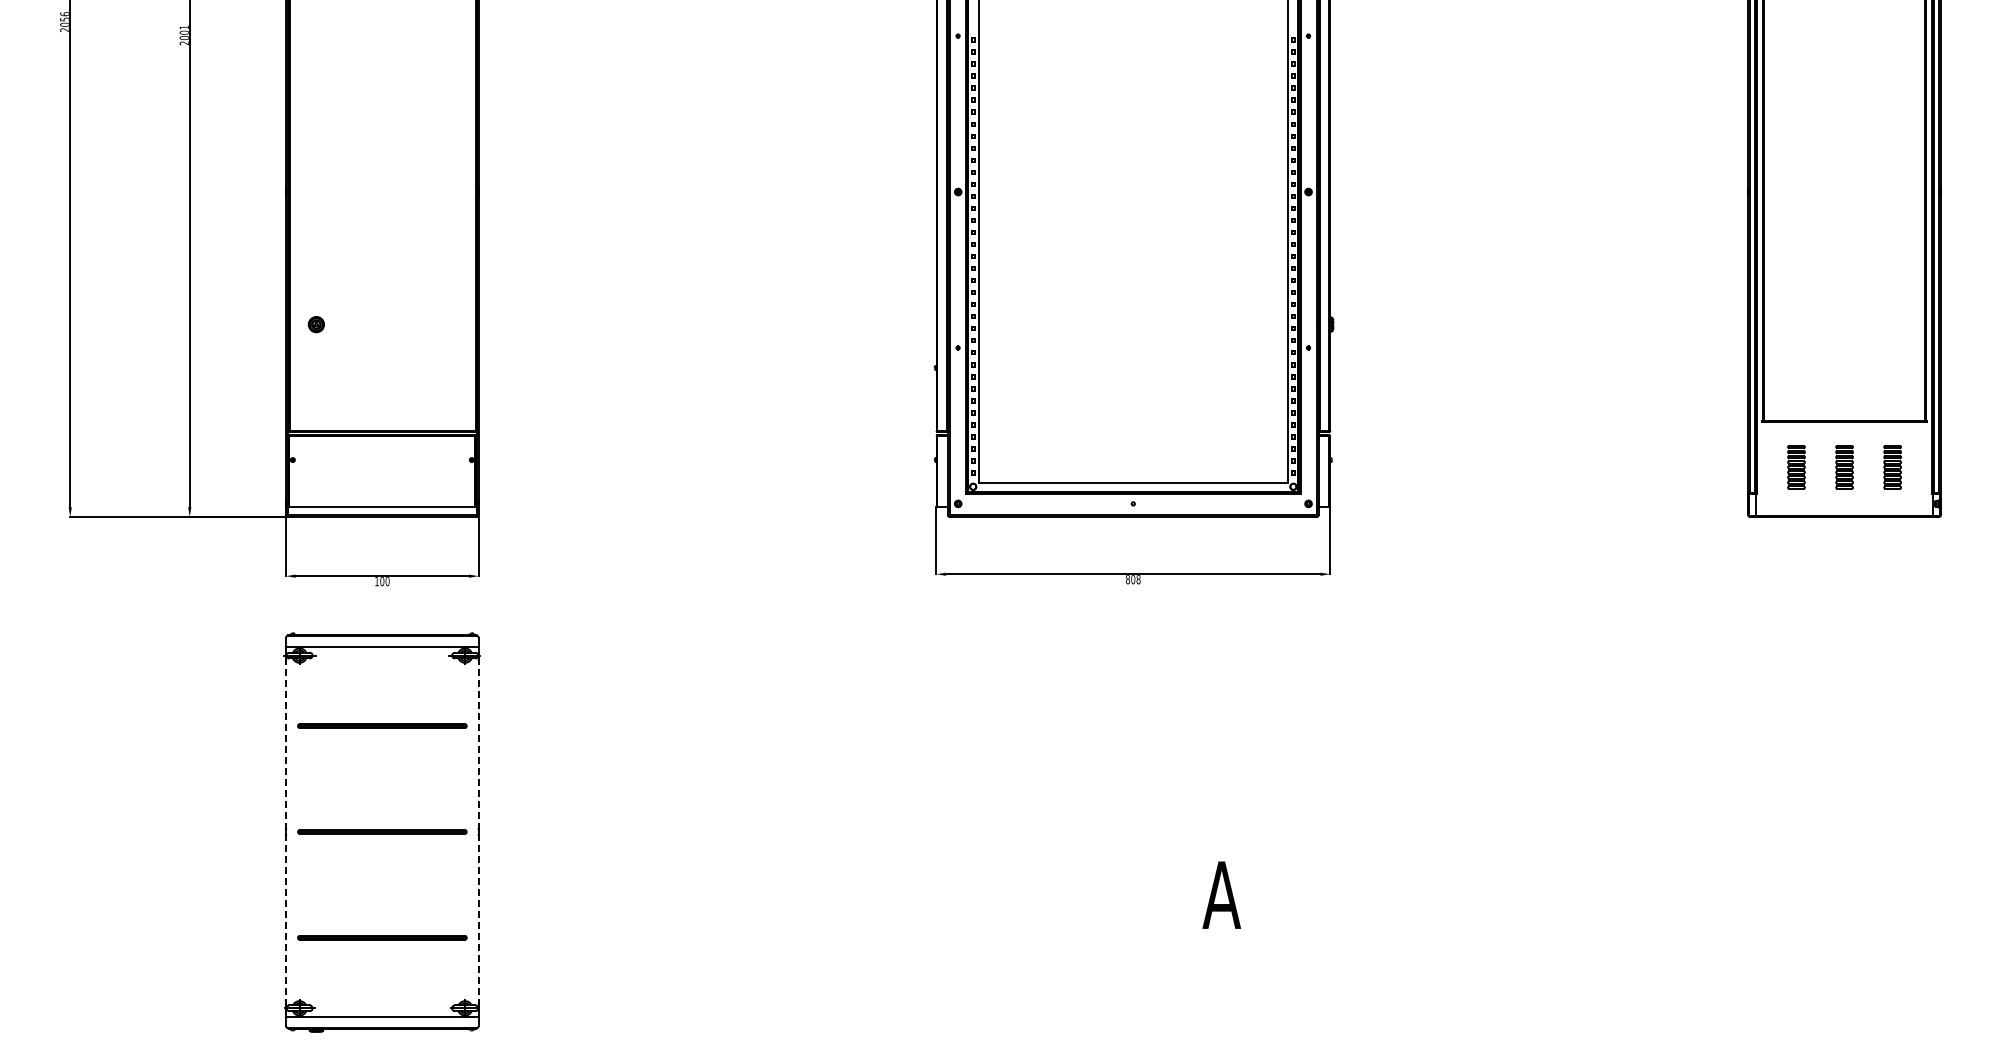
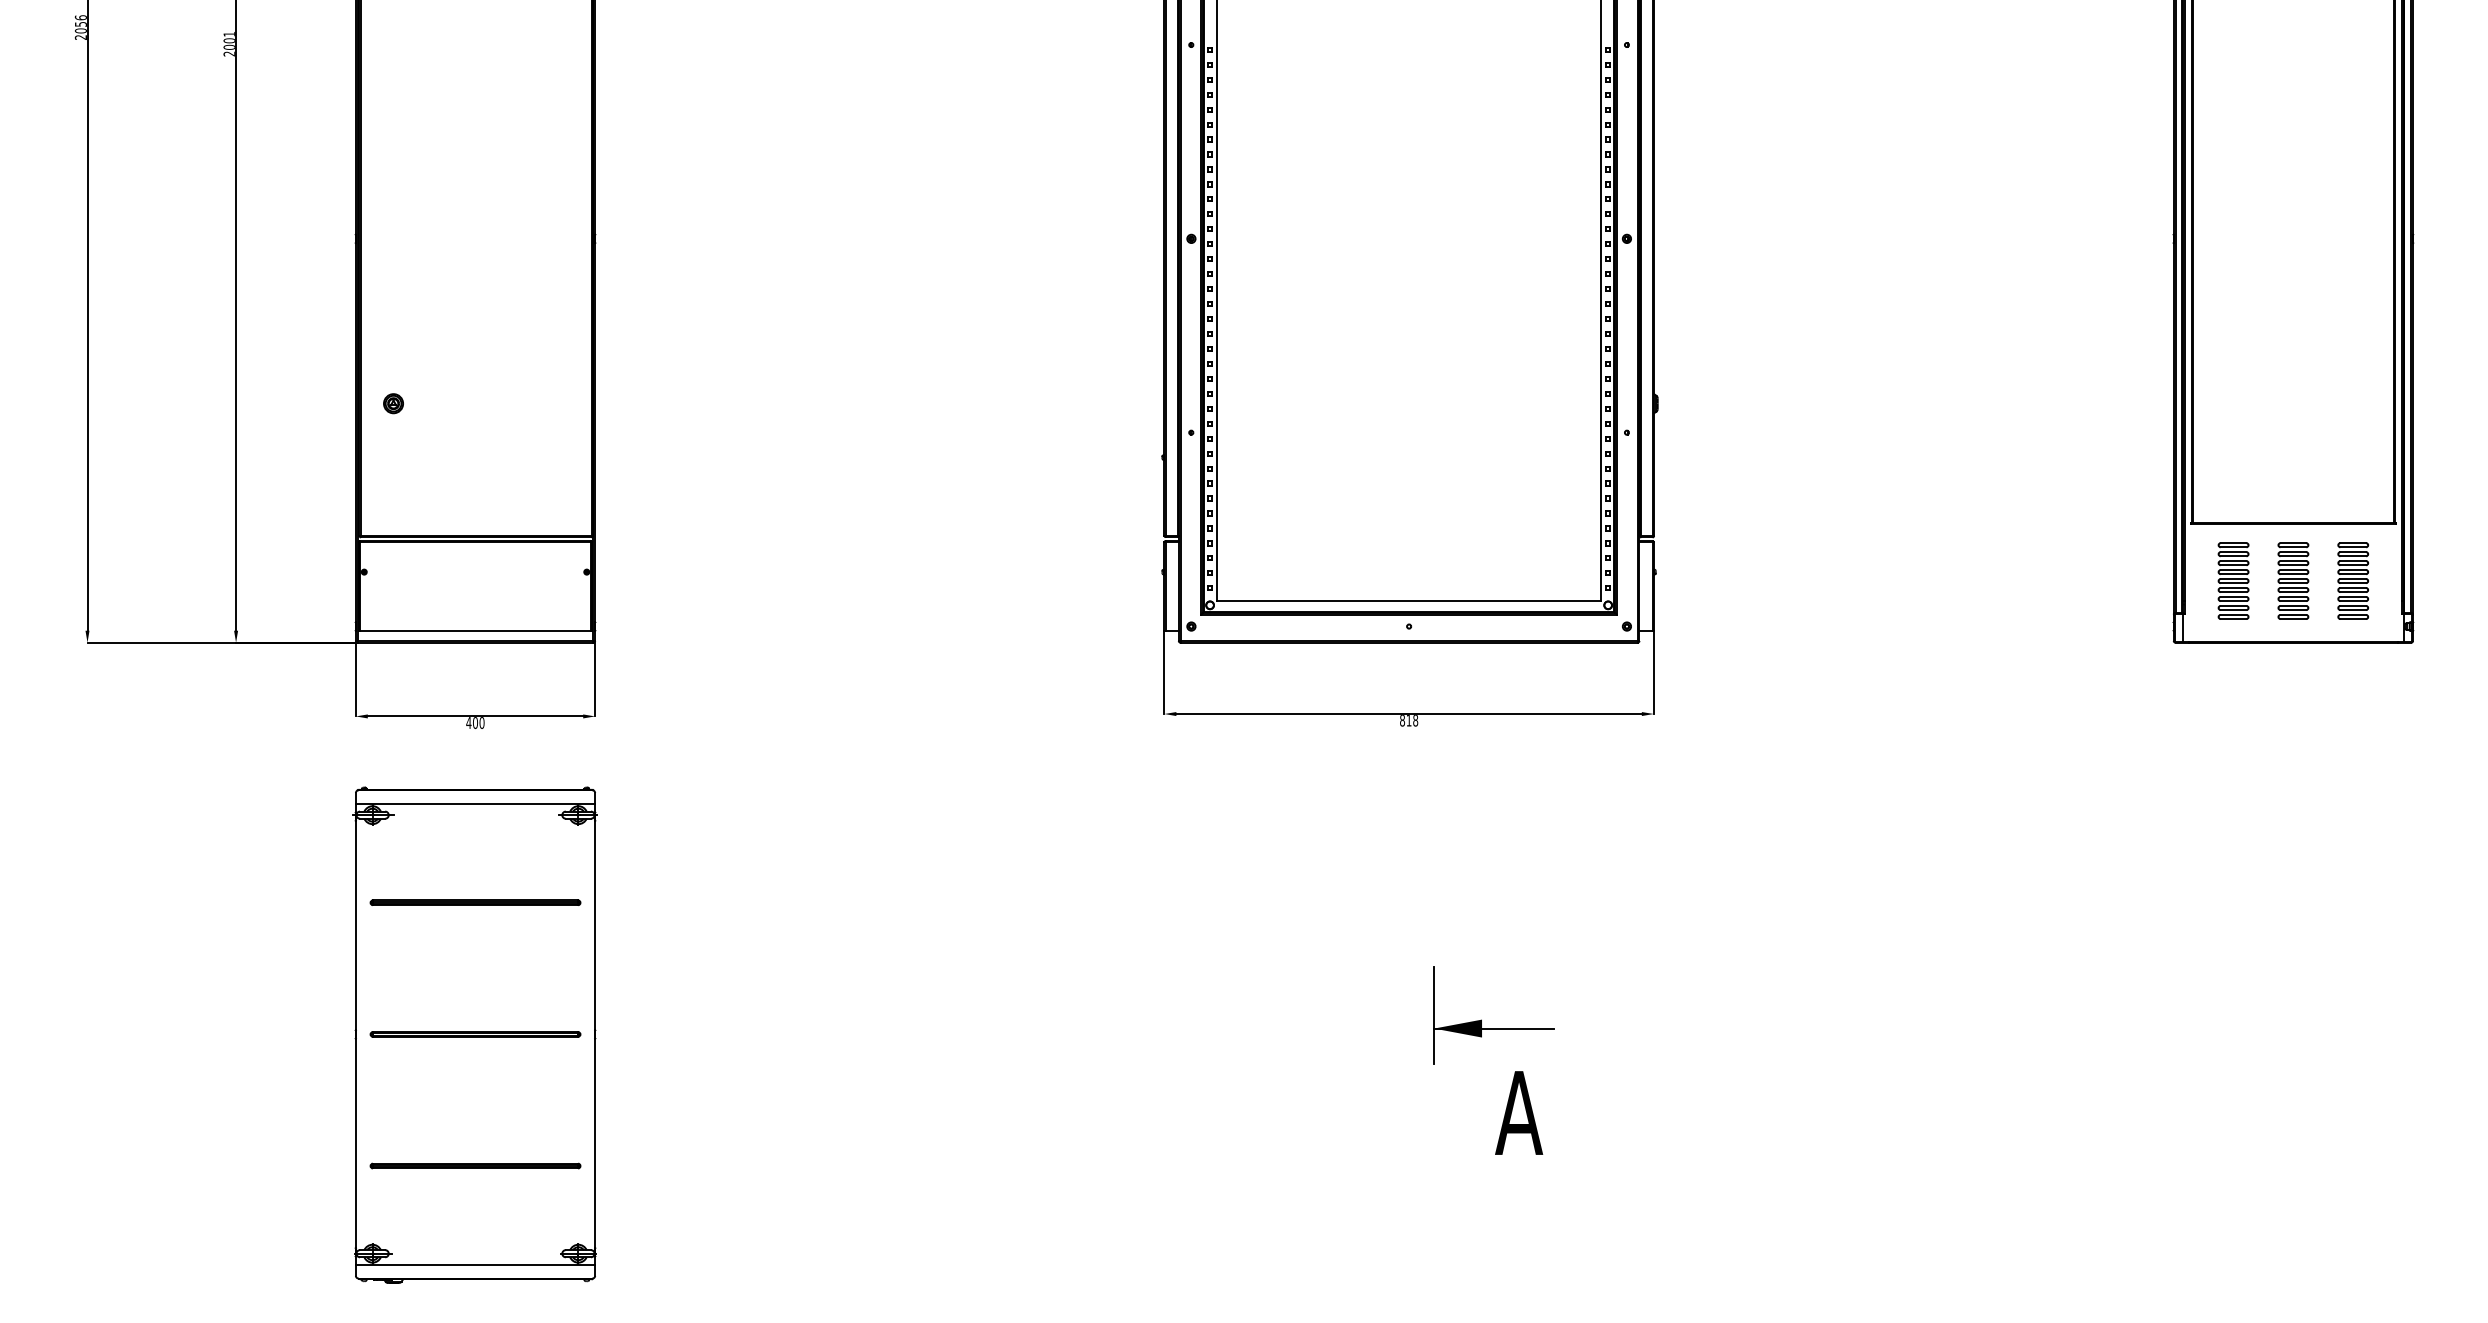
part: (1796, 467) -> (2233, 581), size x1.43
part: (1844, 467) -> (2293, 581), size x1.43
part: (1892, 467) -> (2352, 581), size x1.43
text: (1133, 579) -> (1409, 720), 808 -> 818
text: (376, 581) -> (468, 723), 100 -> 400
part: (1201, 826) -> (1493, 1027), added
line: (286, 831) -> (356, 1033), dashed -> solid
line: (478, 832) -> (595, 1035), dashed -> solid

